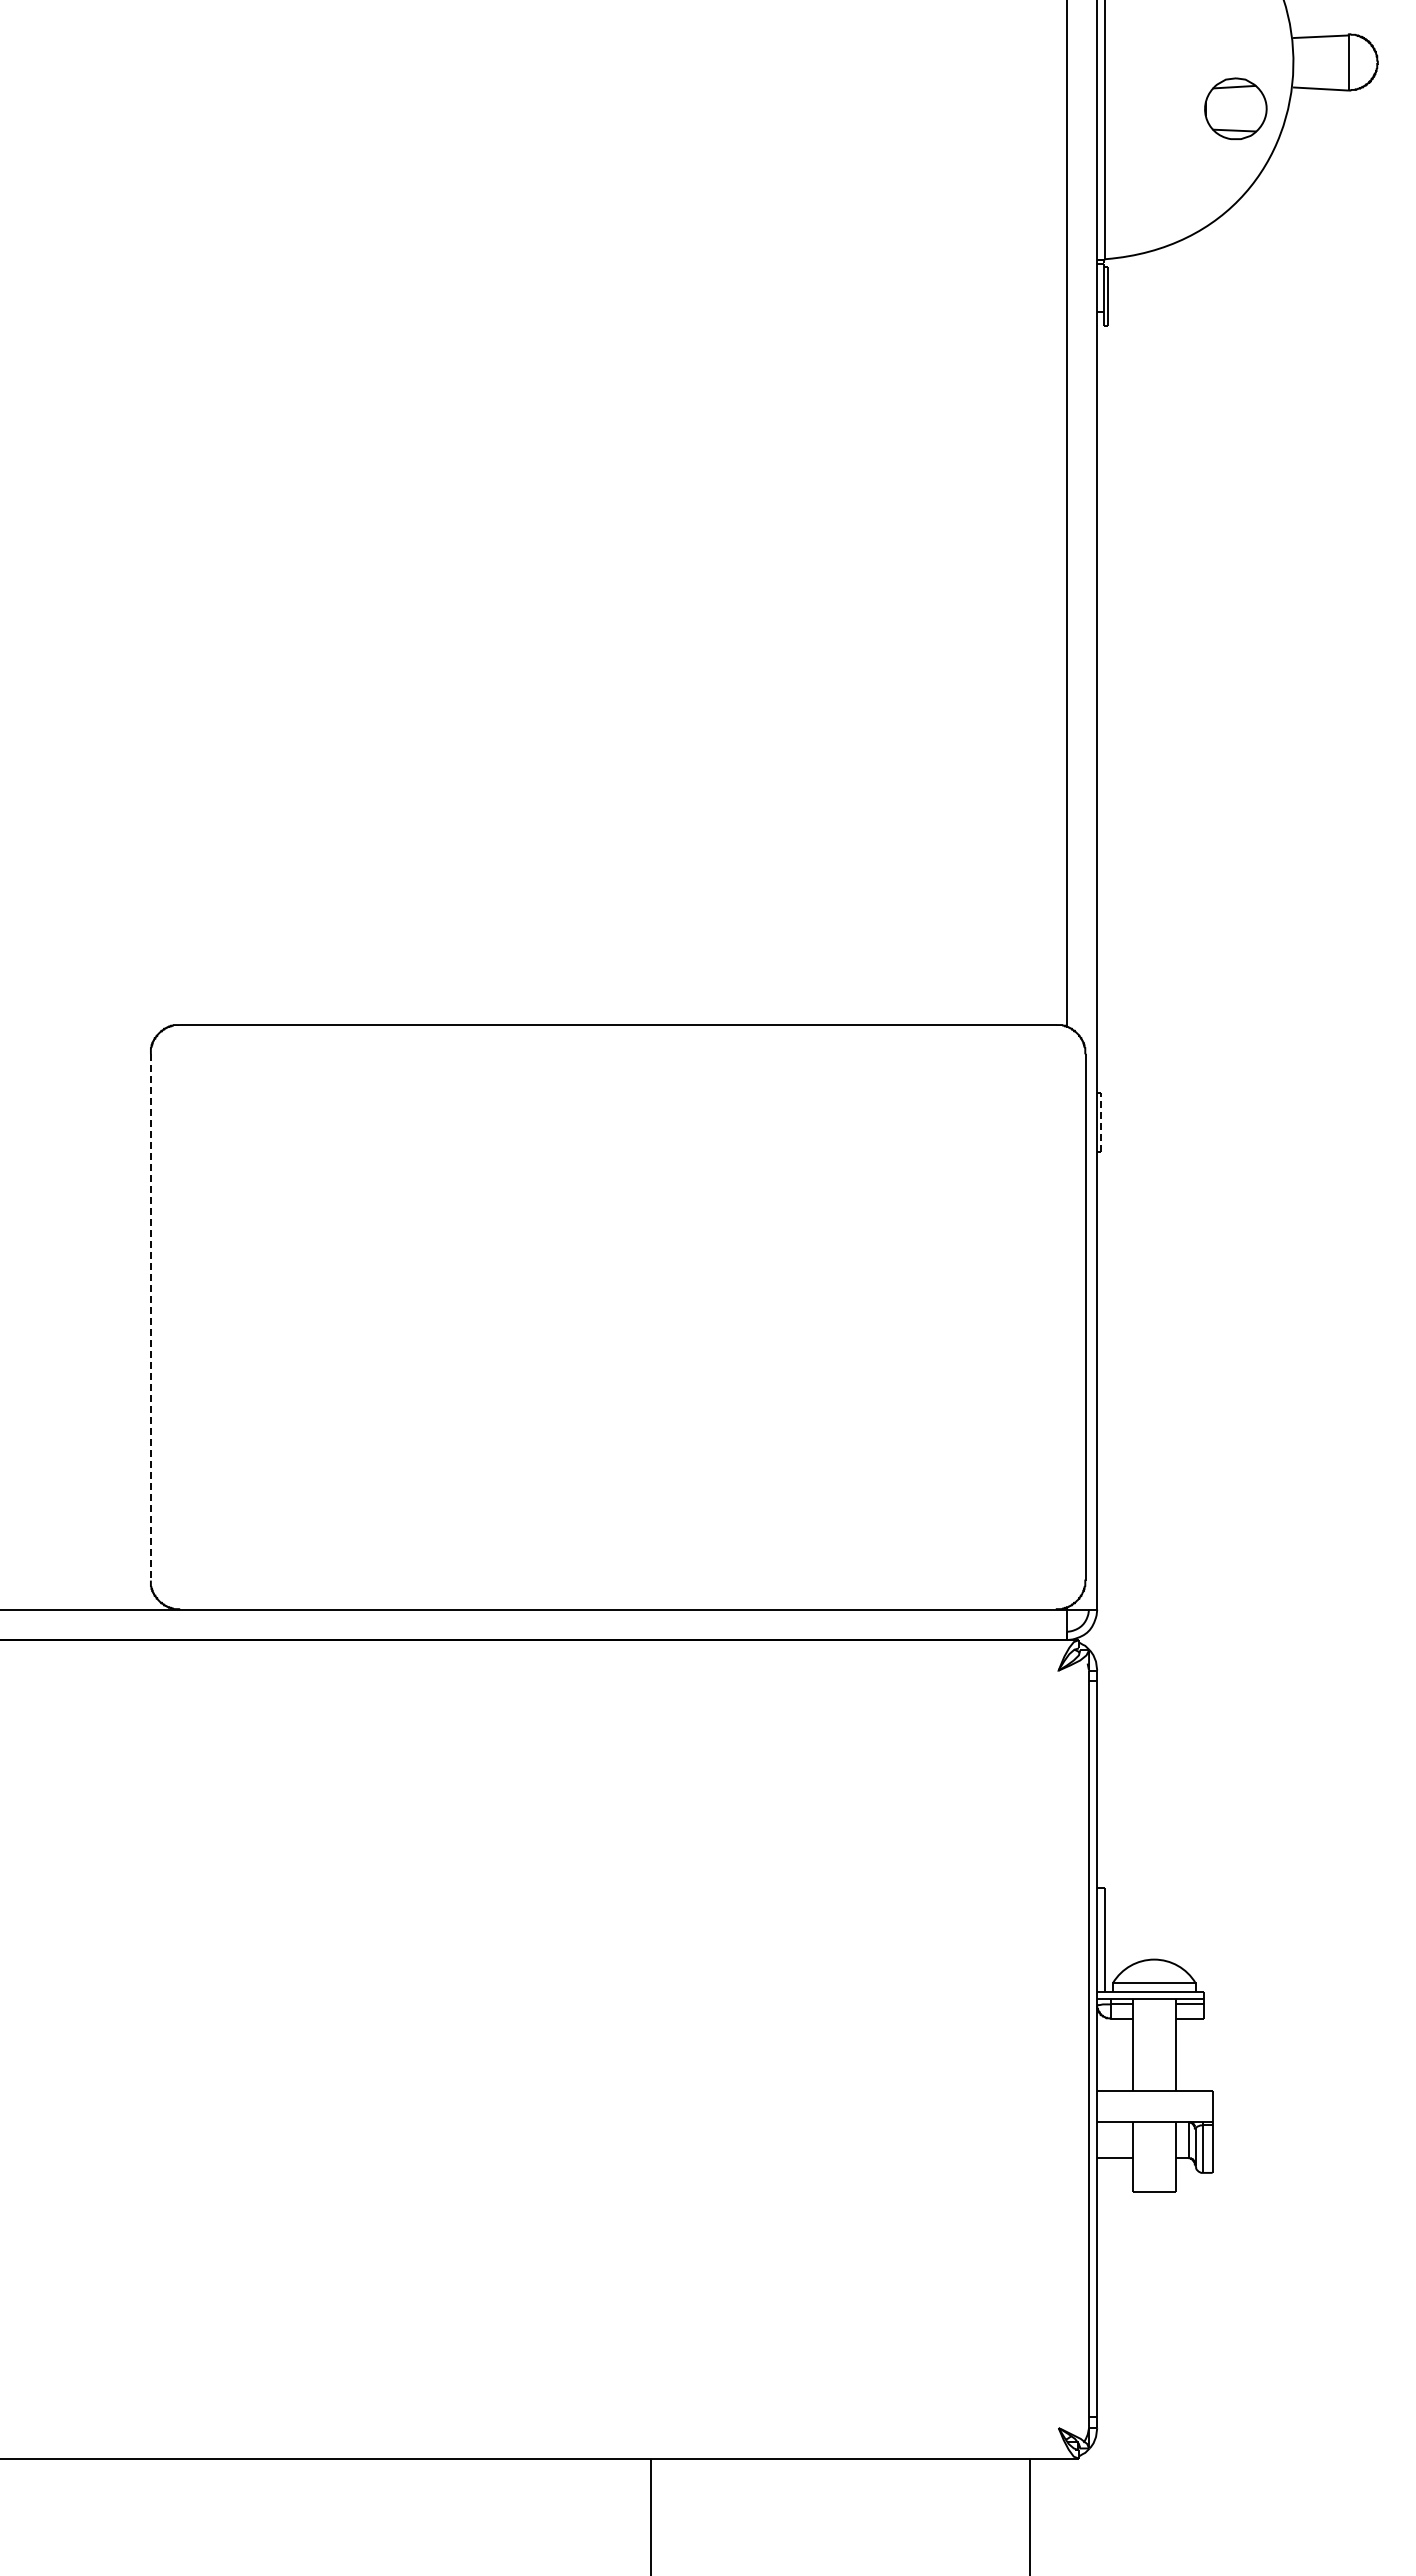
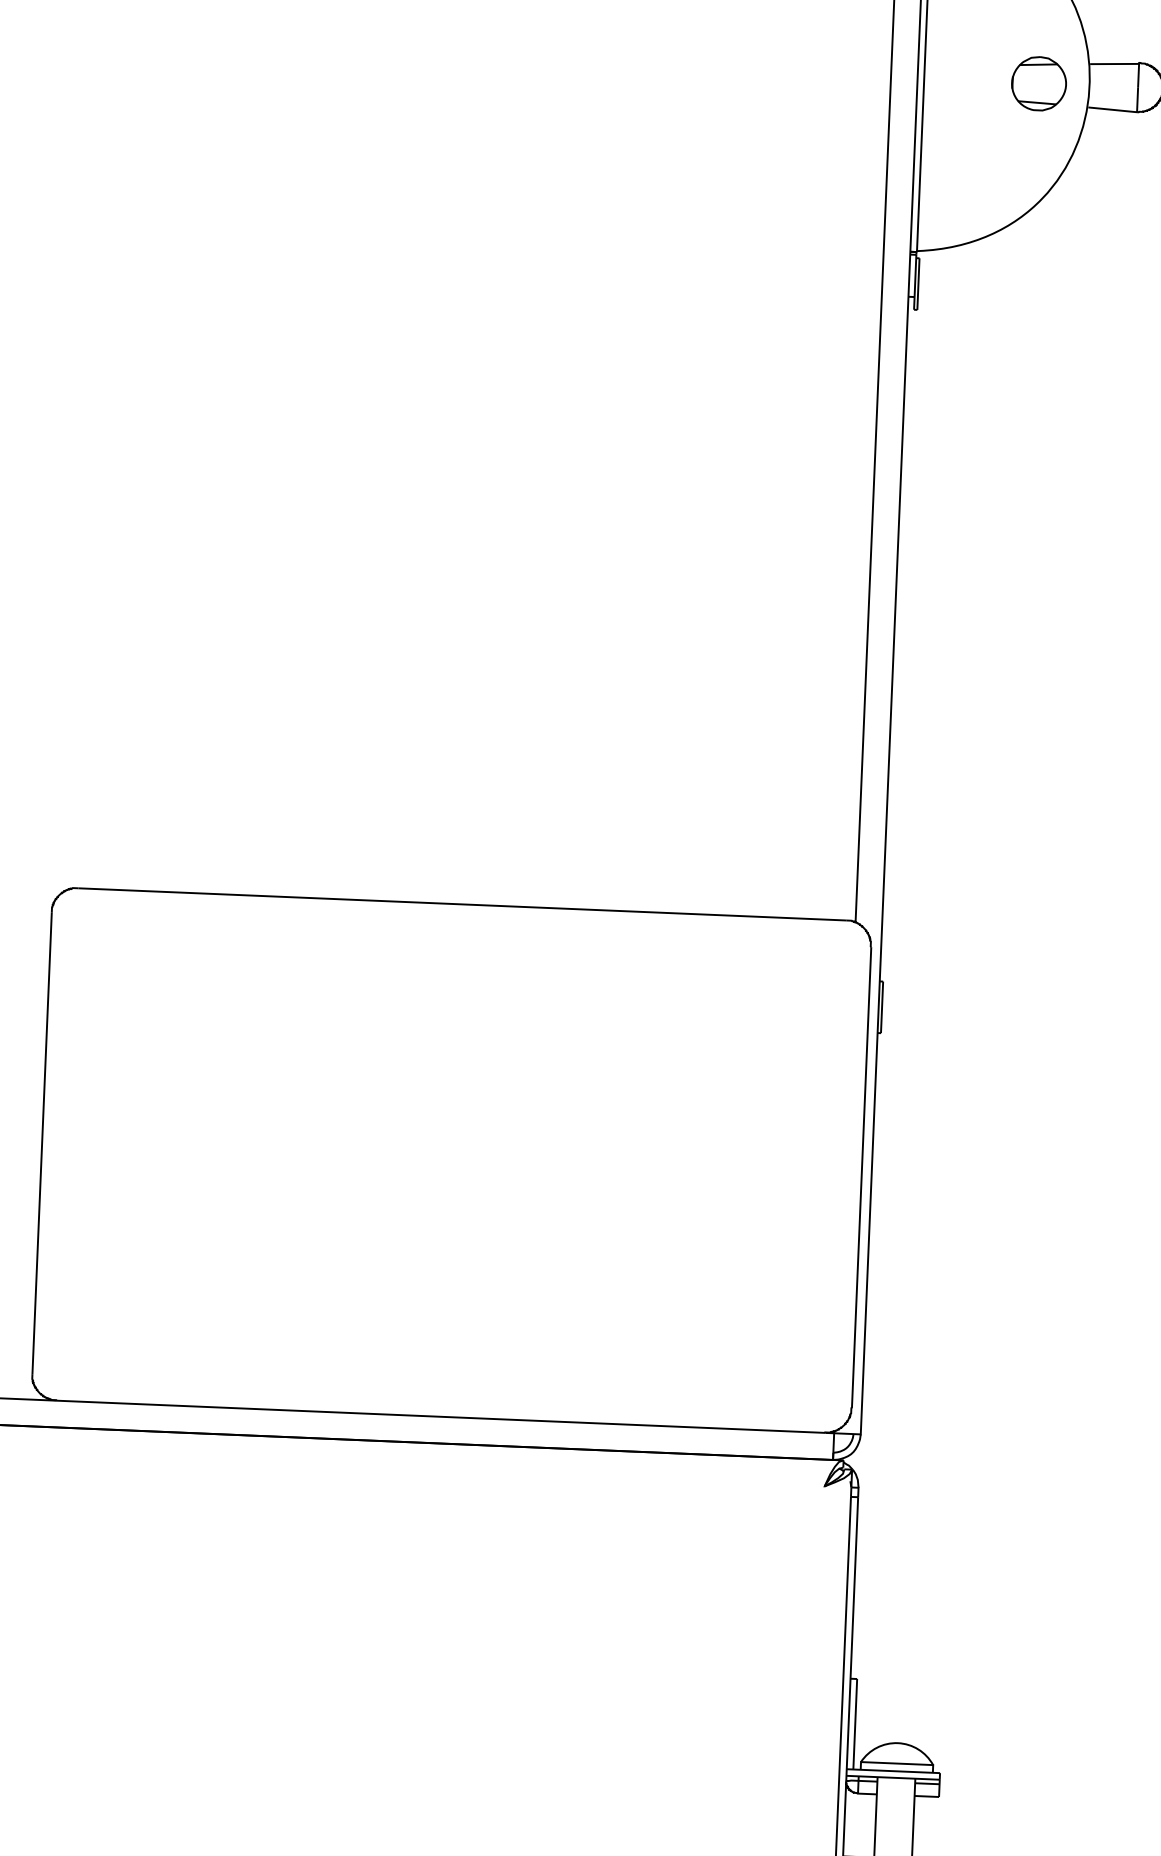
part: (1235, 108) -> (1038, 83), moved
line: (1101, 1121) -> (882, 1006), dashed -> solid
line: (150, 1317) -> (41, 1143), dashed -> solid

